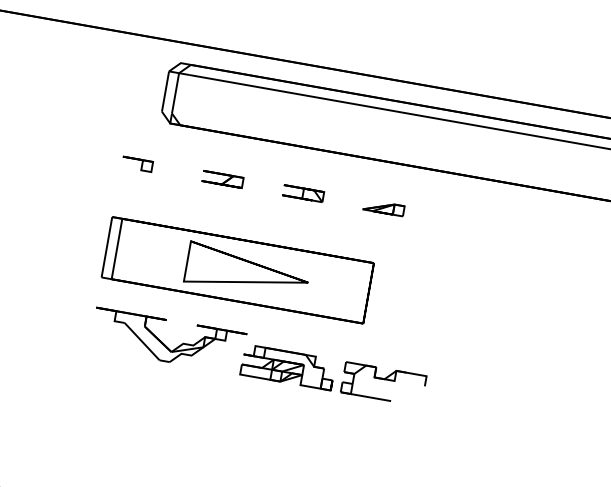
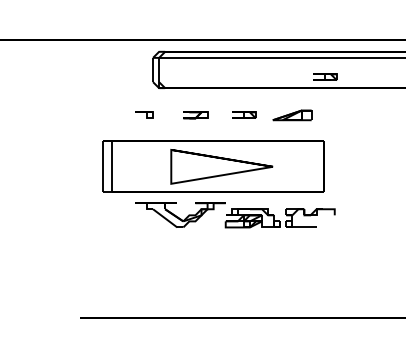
part: (450, 152) -> (325, 76), added
part: (383, 208) -> (292, 115), size x1.6
part: (237, 269) -> (213, 166), size x1.4

